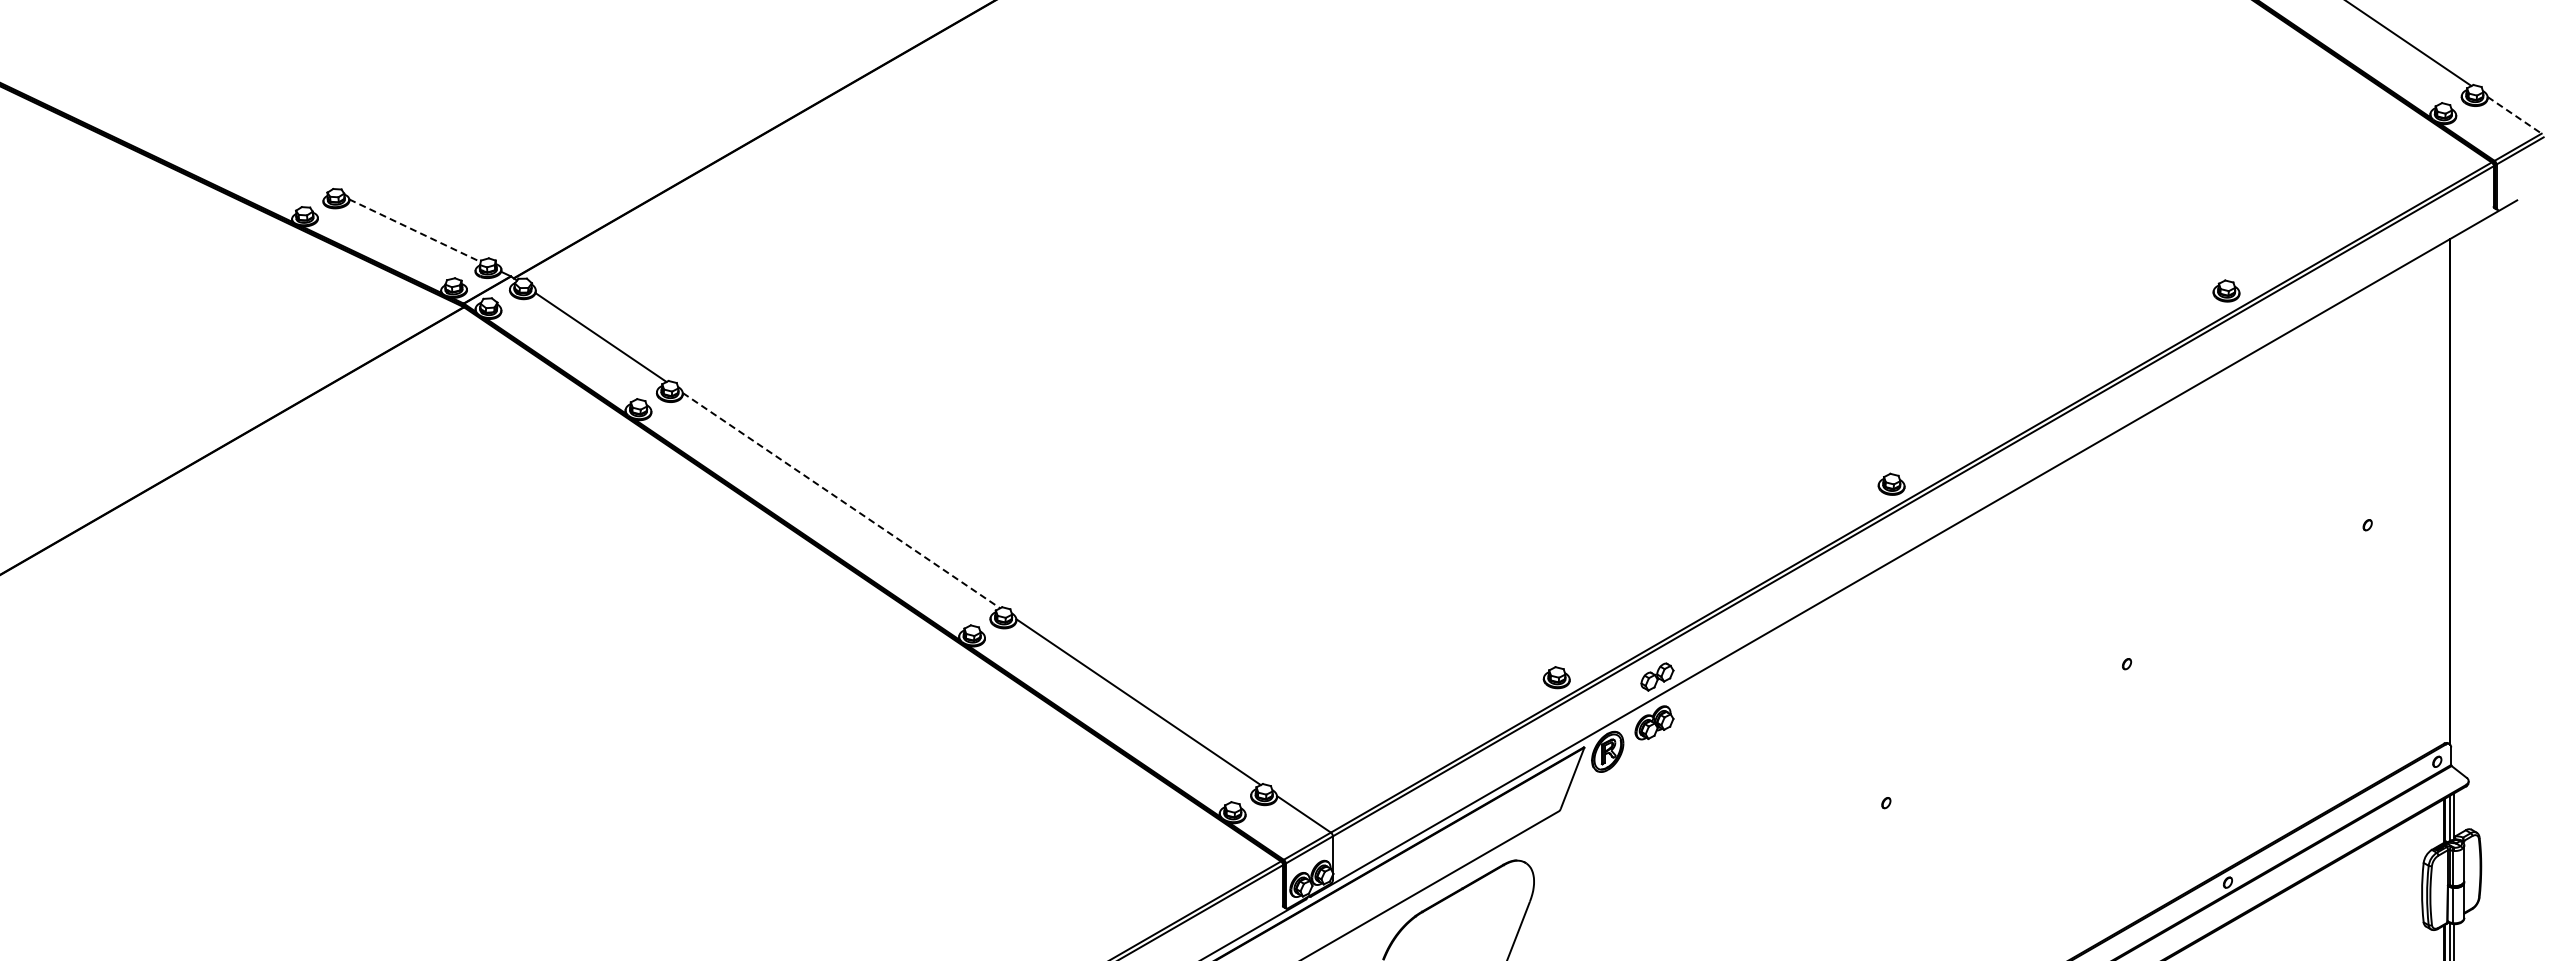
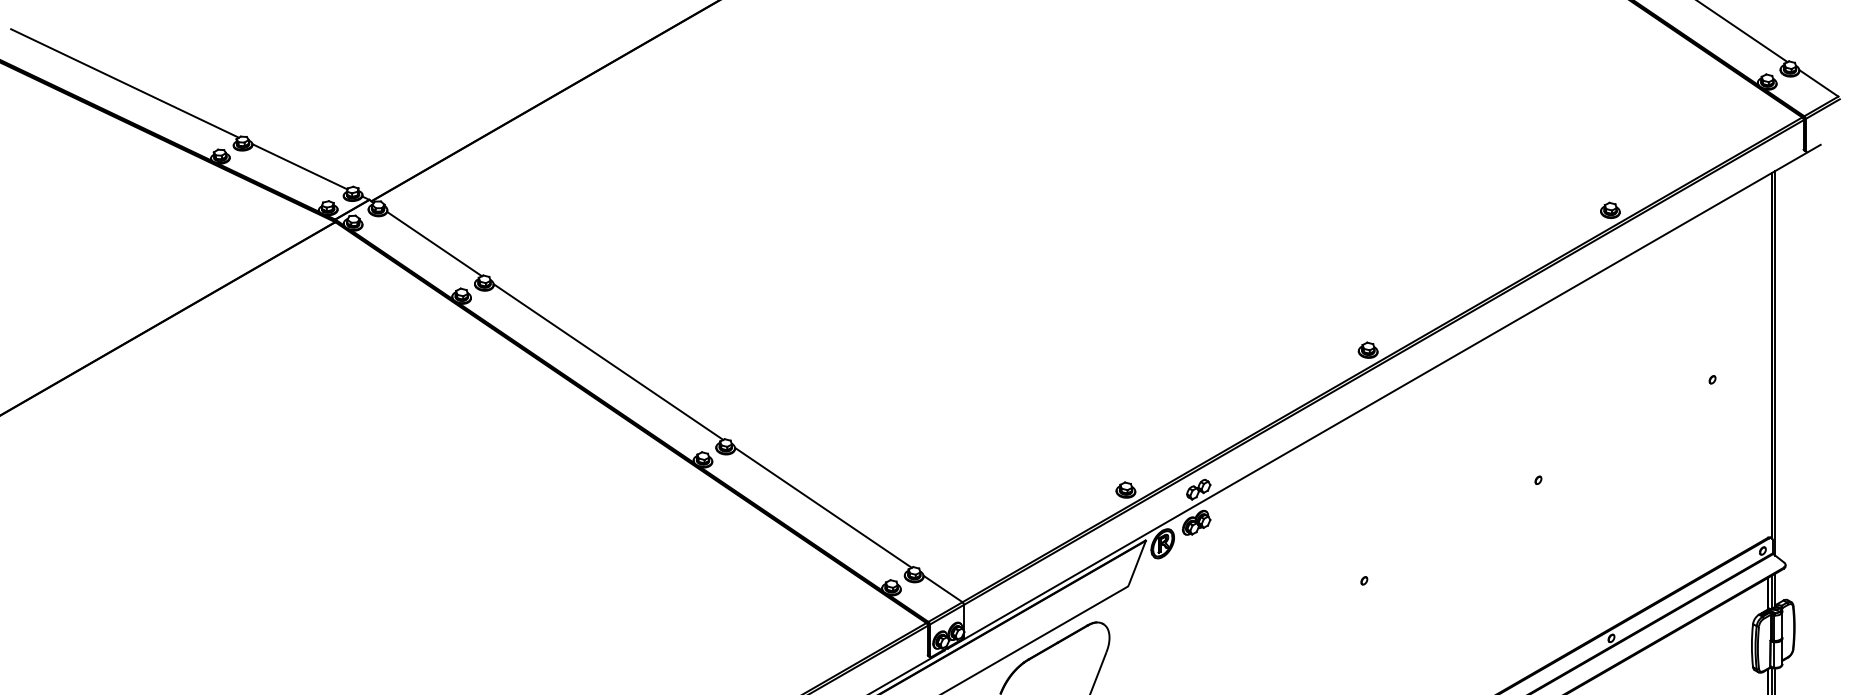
line: (172, 115) -> (124, 83), added
line: (2514, 115) -> (1818, 83), dashed -> solid
line: (415, 230) -> (300, 166), dashed -> solid
line: (841, 500) -> (608, 361), dashed -> solid
line: (2454, 502) -> (1775, 363), added

